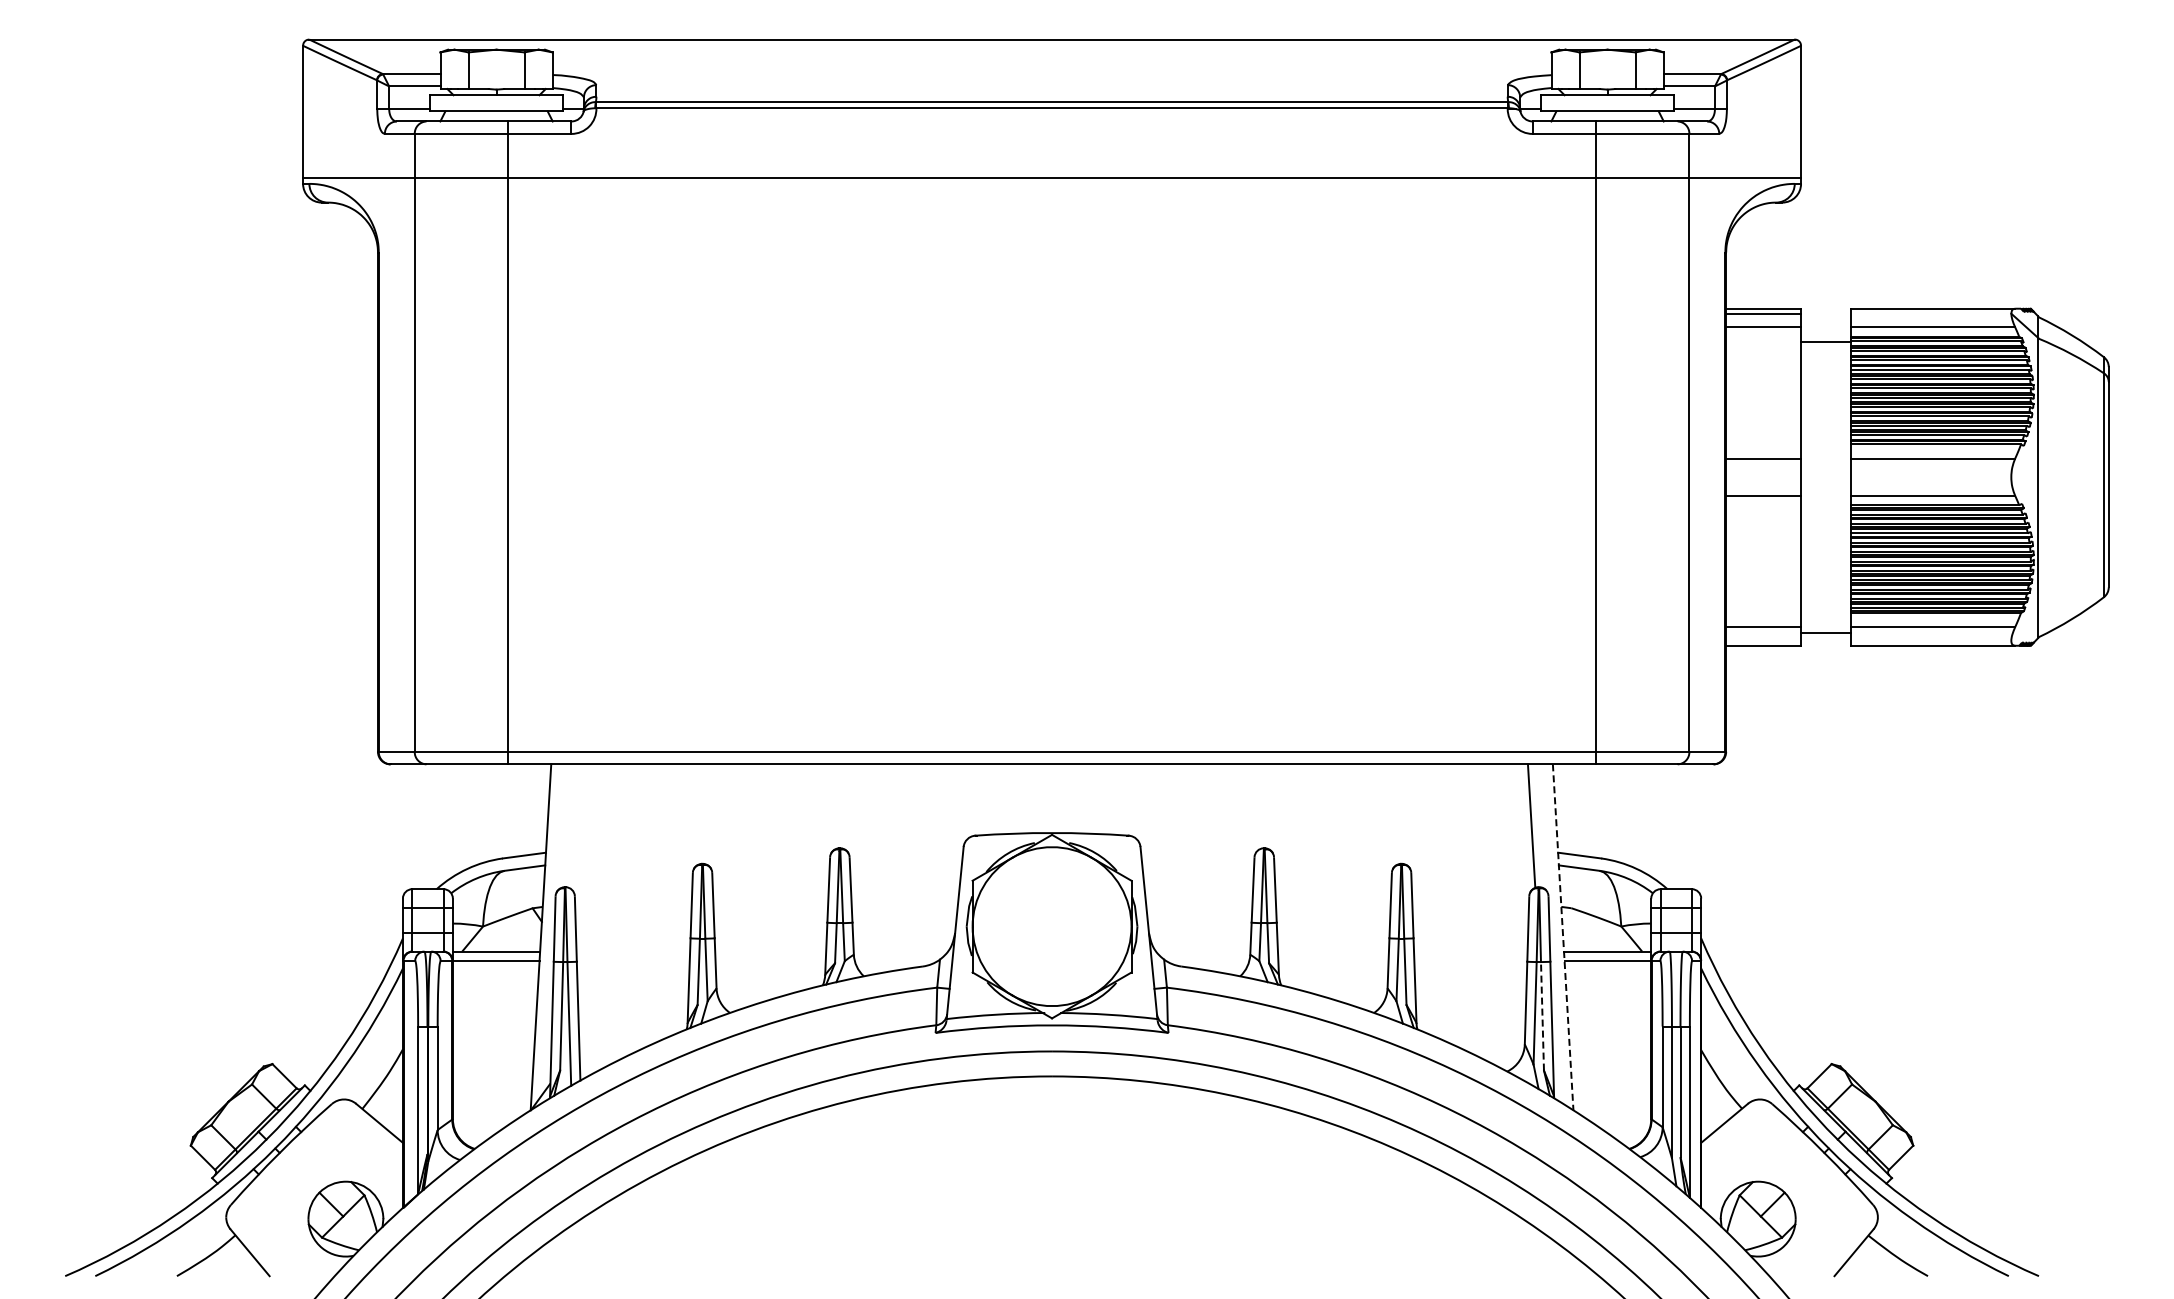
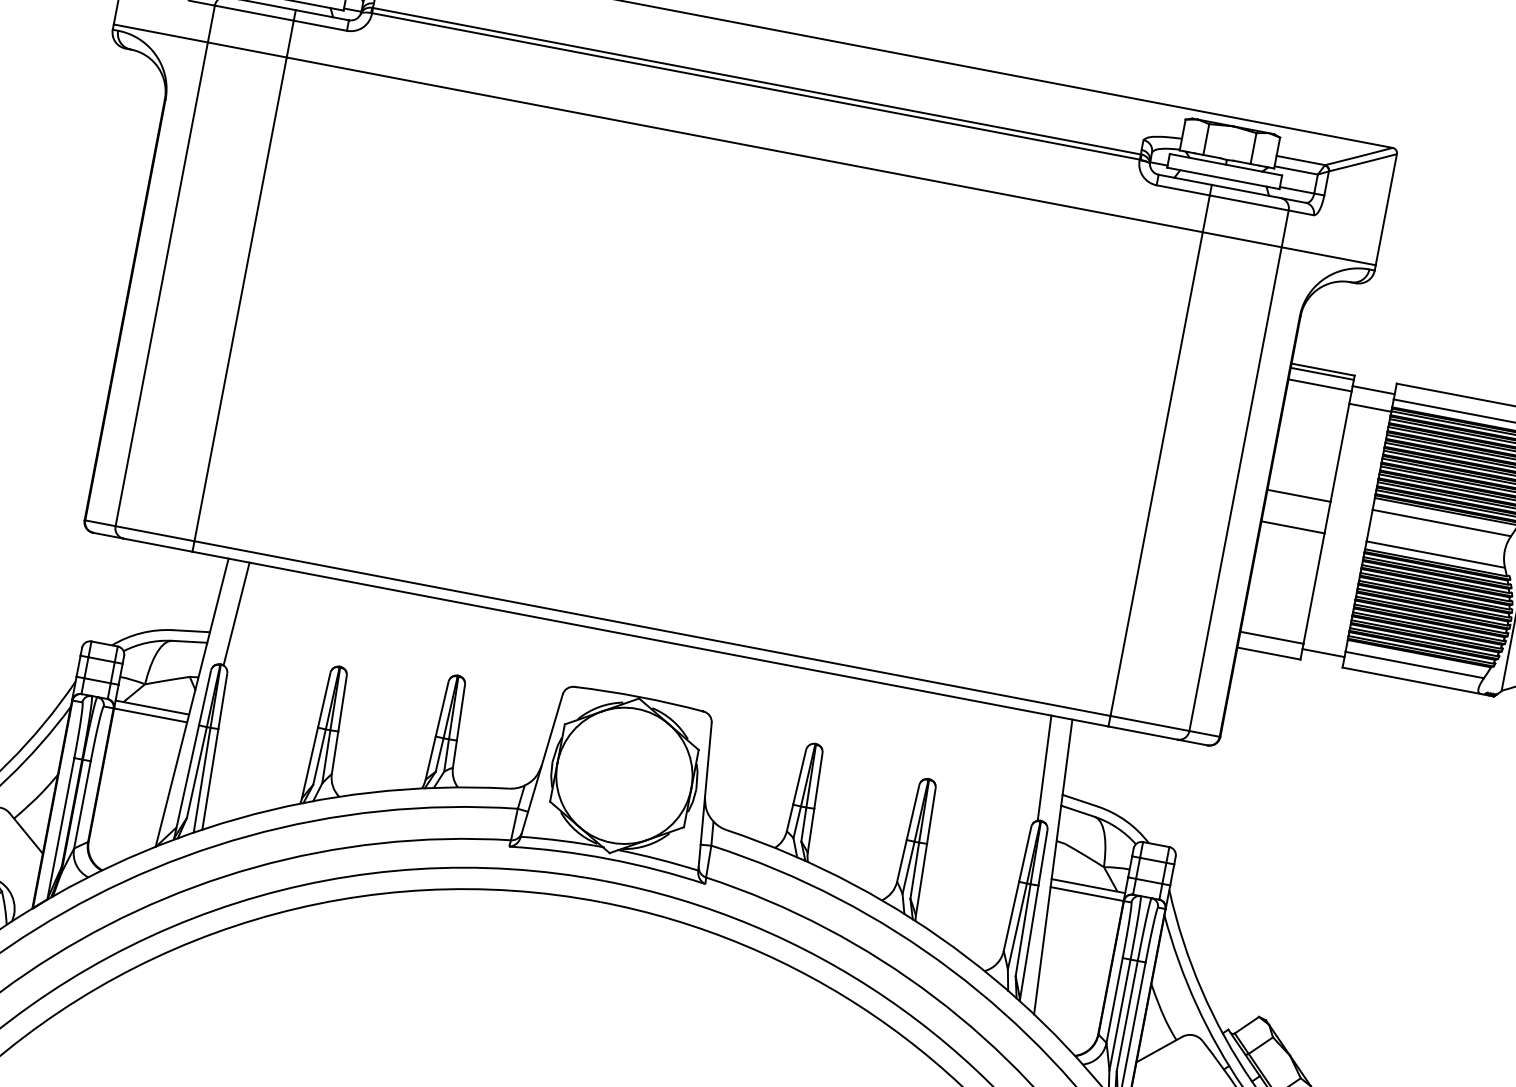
line: (1826, 321) -> (1374, 390), added
line: (572, 825) -> (236, 613), added
line: (1563, 937) -> (1053, 867), dashed -> solid
line: (1542, 1015) -> (1023, 929), dashed -> solid

